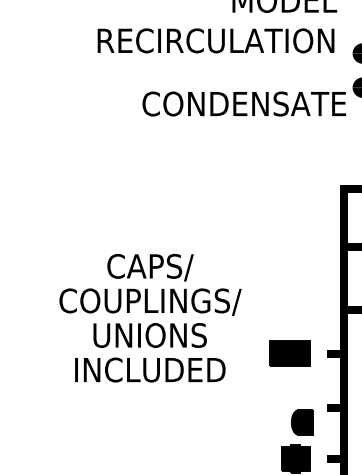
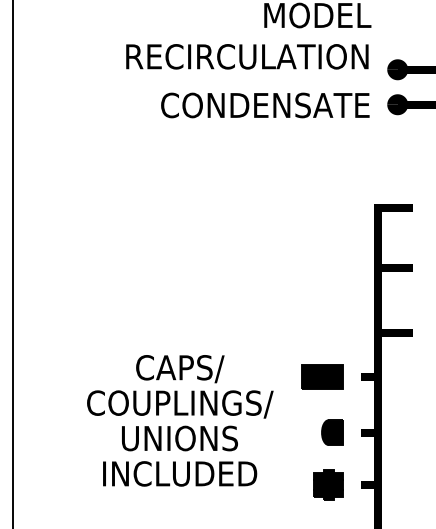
text: (244, 104) -> (265, 105), moved
text: (150, 317) -> (180, 420), moved
part: (302, 422) -> (332, 432), moved

